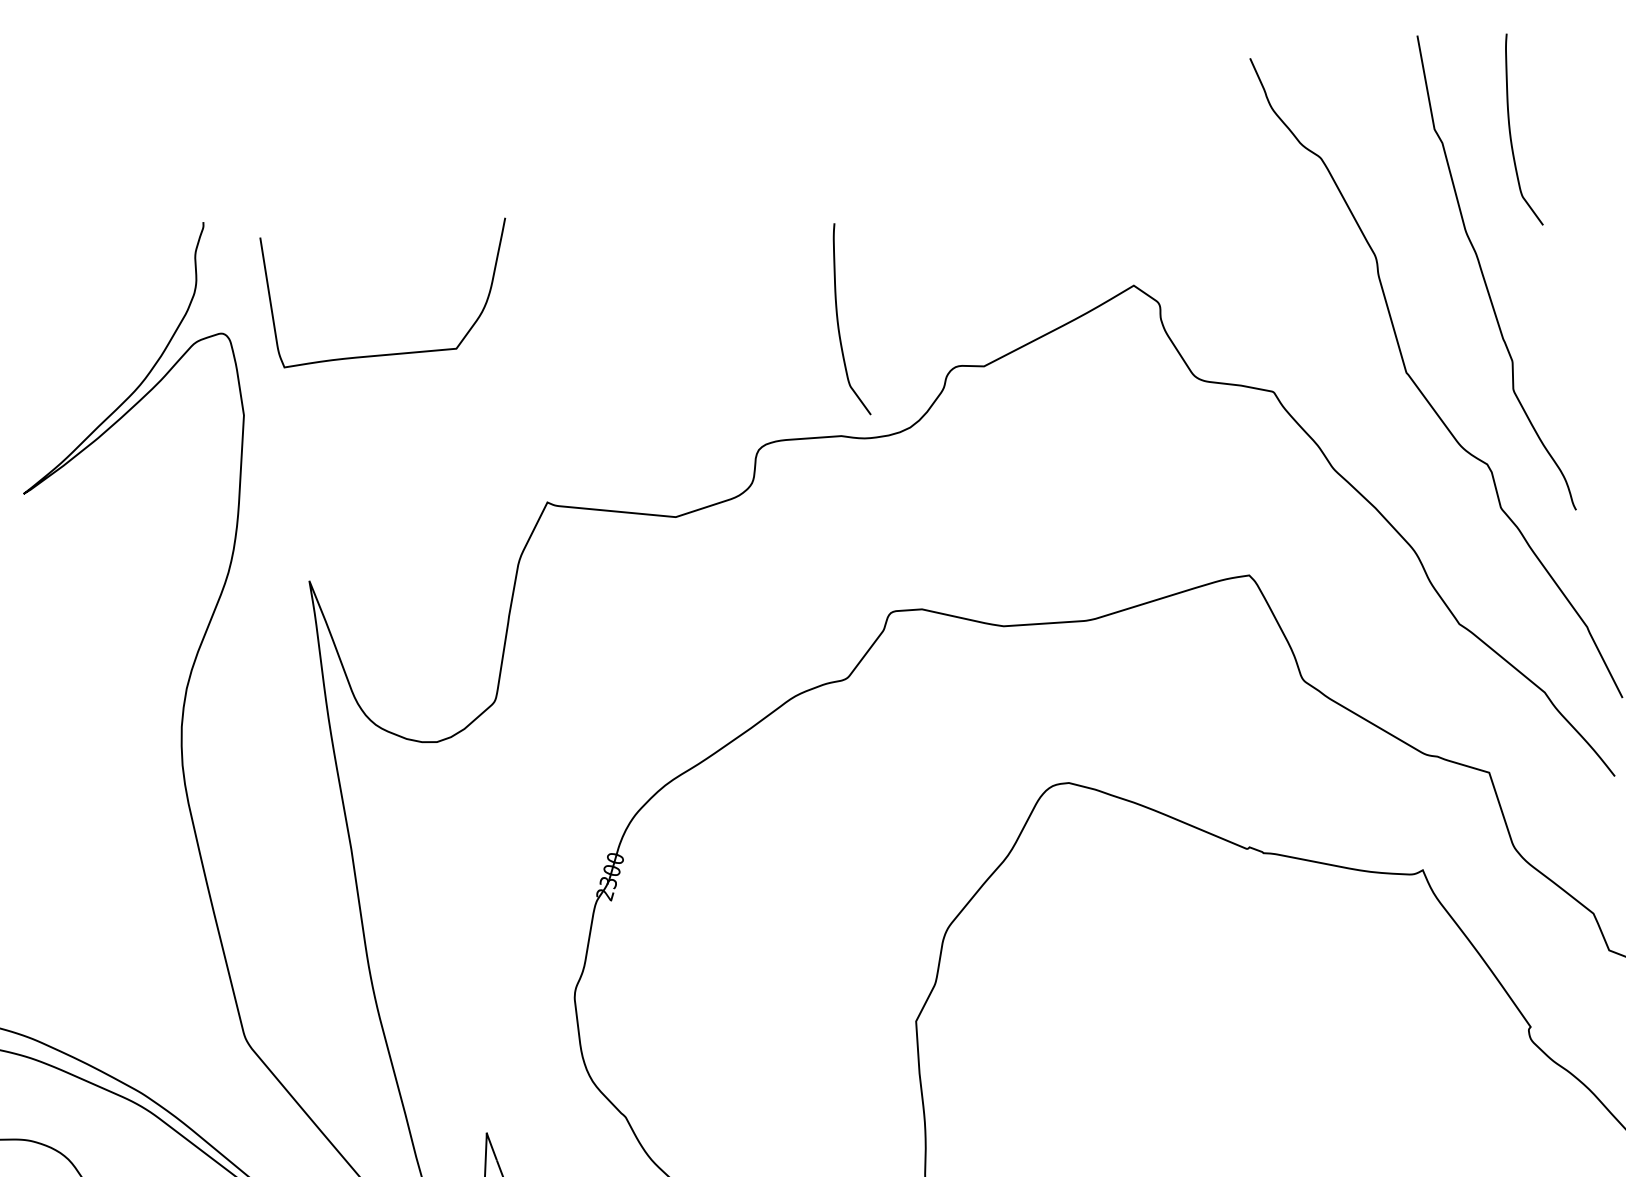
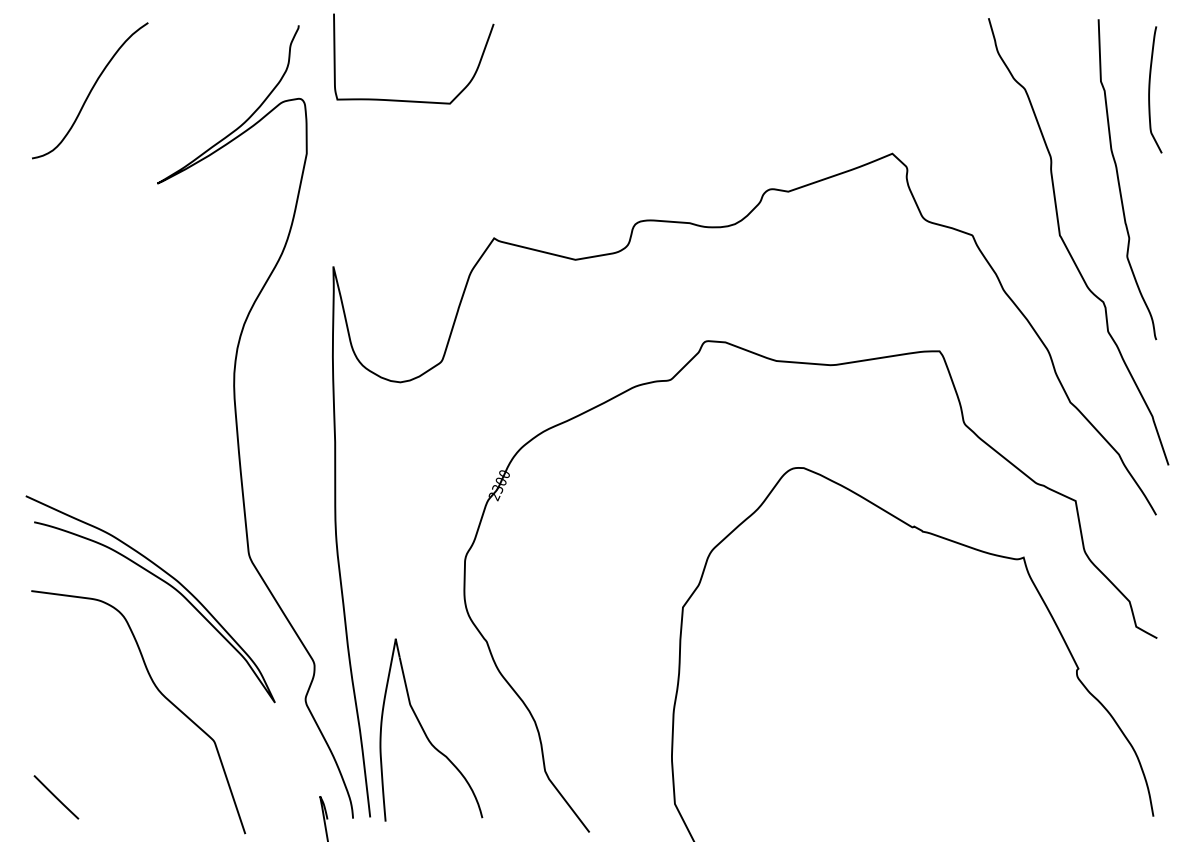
curve: (839, 320) -> (699, 148), removed
curve: (400, 351) -> (413, 100), moved

